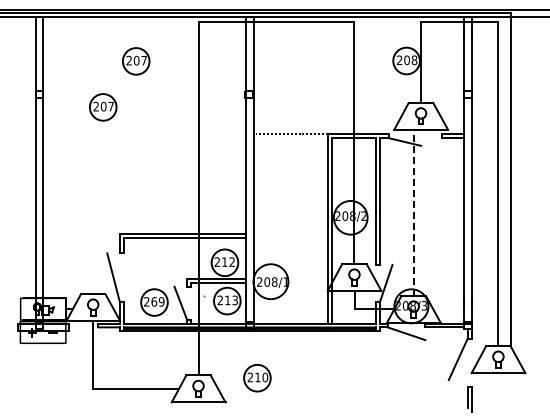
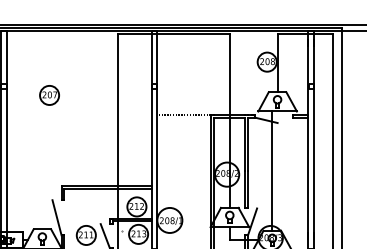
part: (136, 61) -> (73, 62), removed
line: (413, 212) -> (272, 170), dashed -> solid
text: (157, 301) -> (88, 234), 269 -> 211

